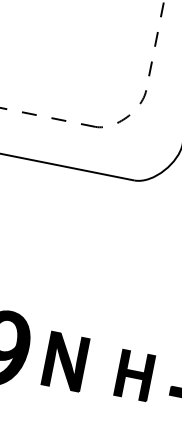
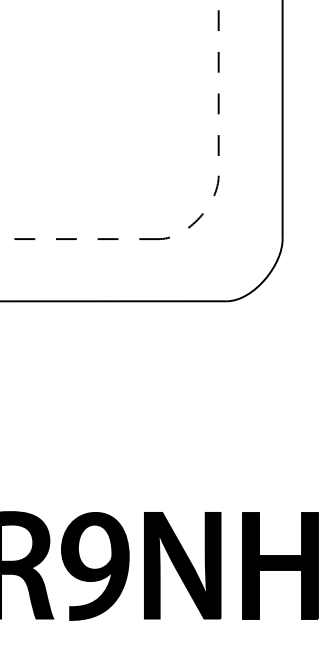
part: (65, 361) -> (182, 565), size x1.43
part: (134, 375) -> (280, 565), size x1.67

